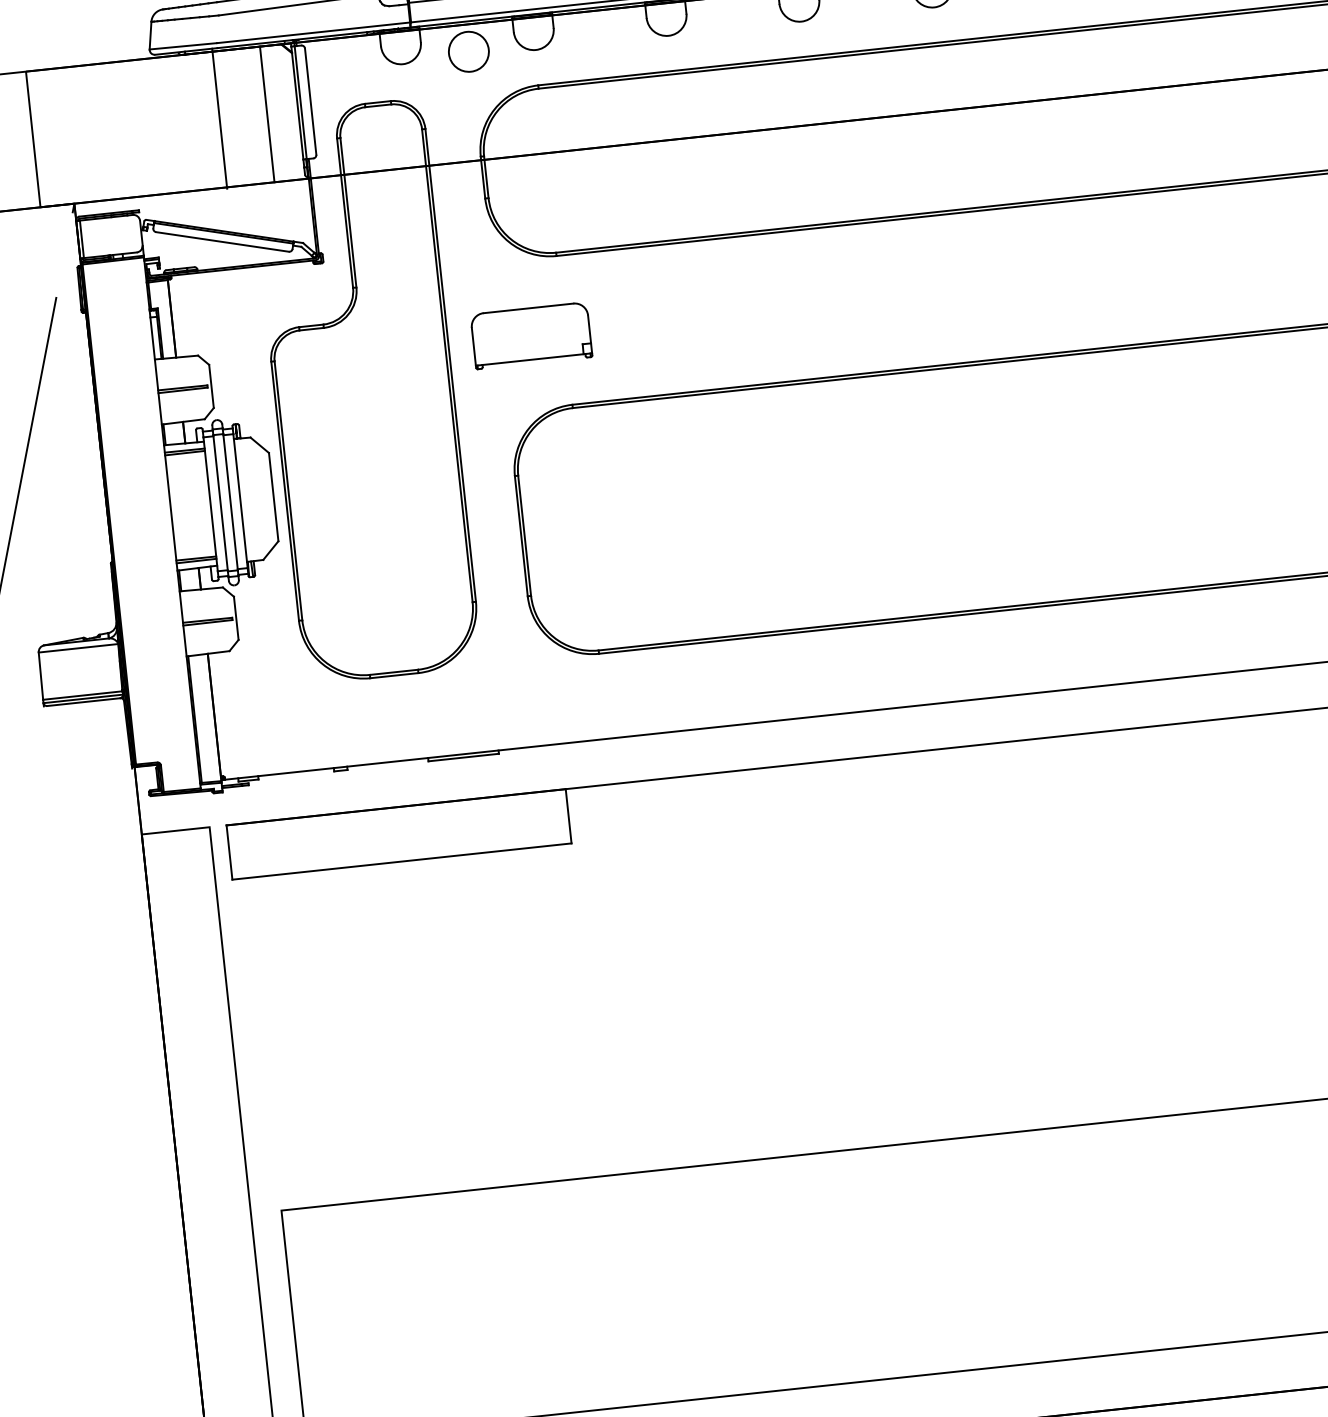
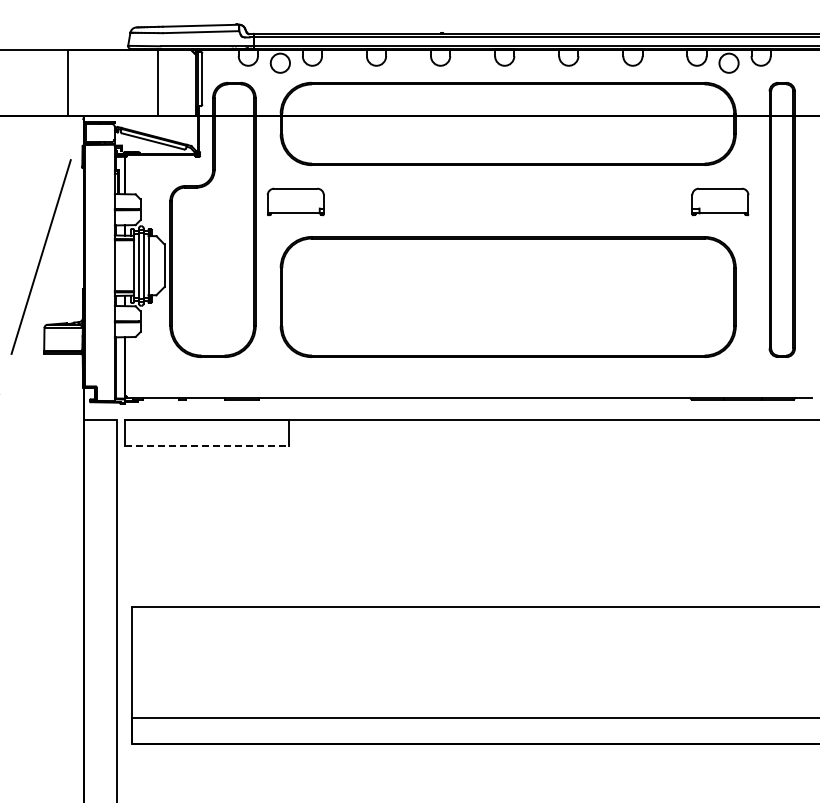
line: (266, 113) -> (180, 82), removed
line: (402, 862) -> (207, 446), solid -> dashed

